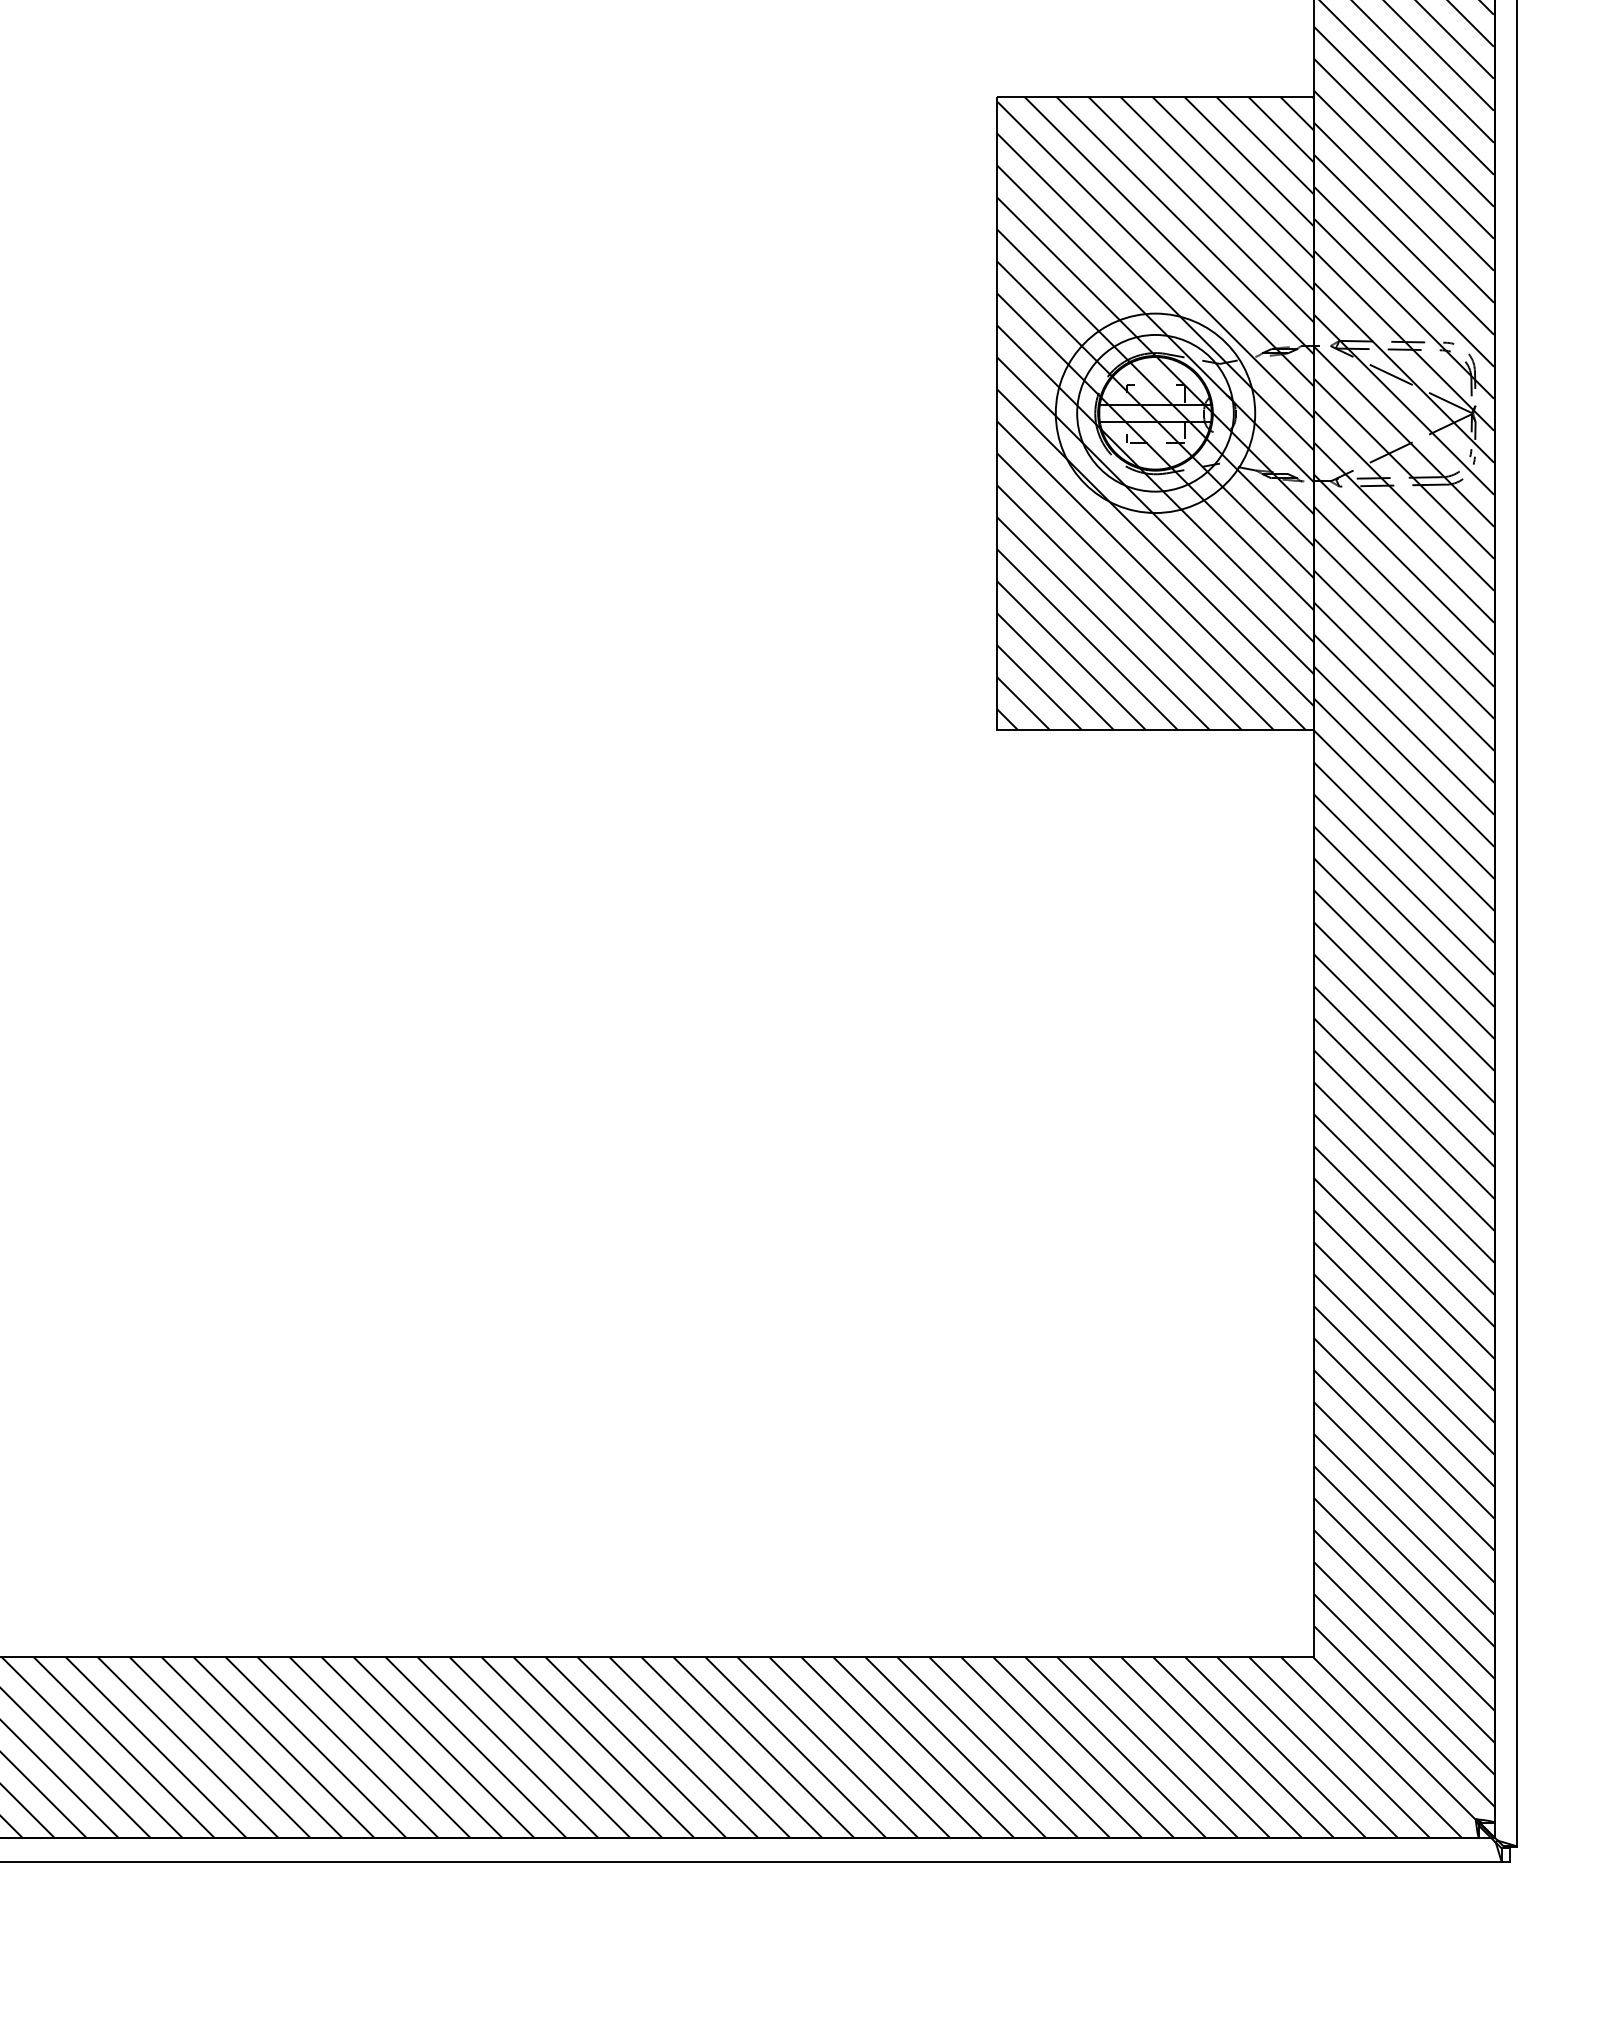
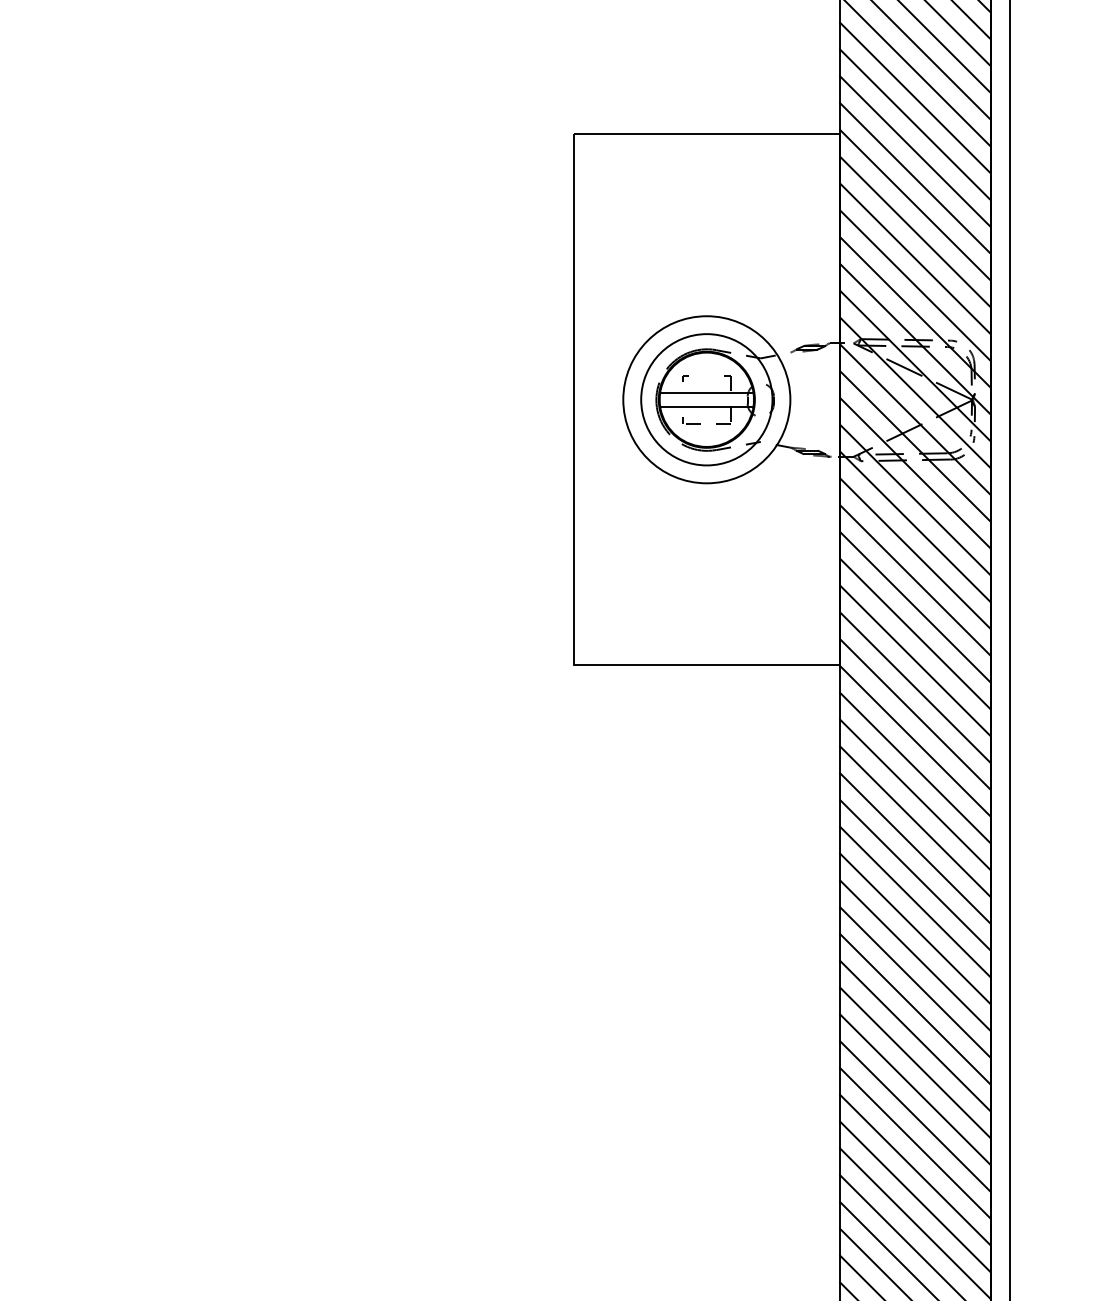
hatch: (1155, 412) -> (706, 399), removed

